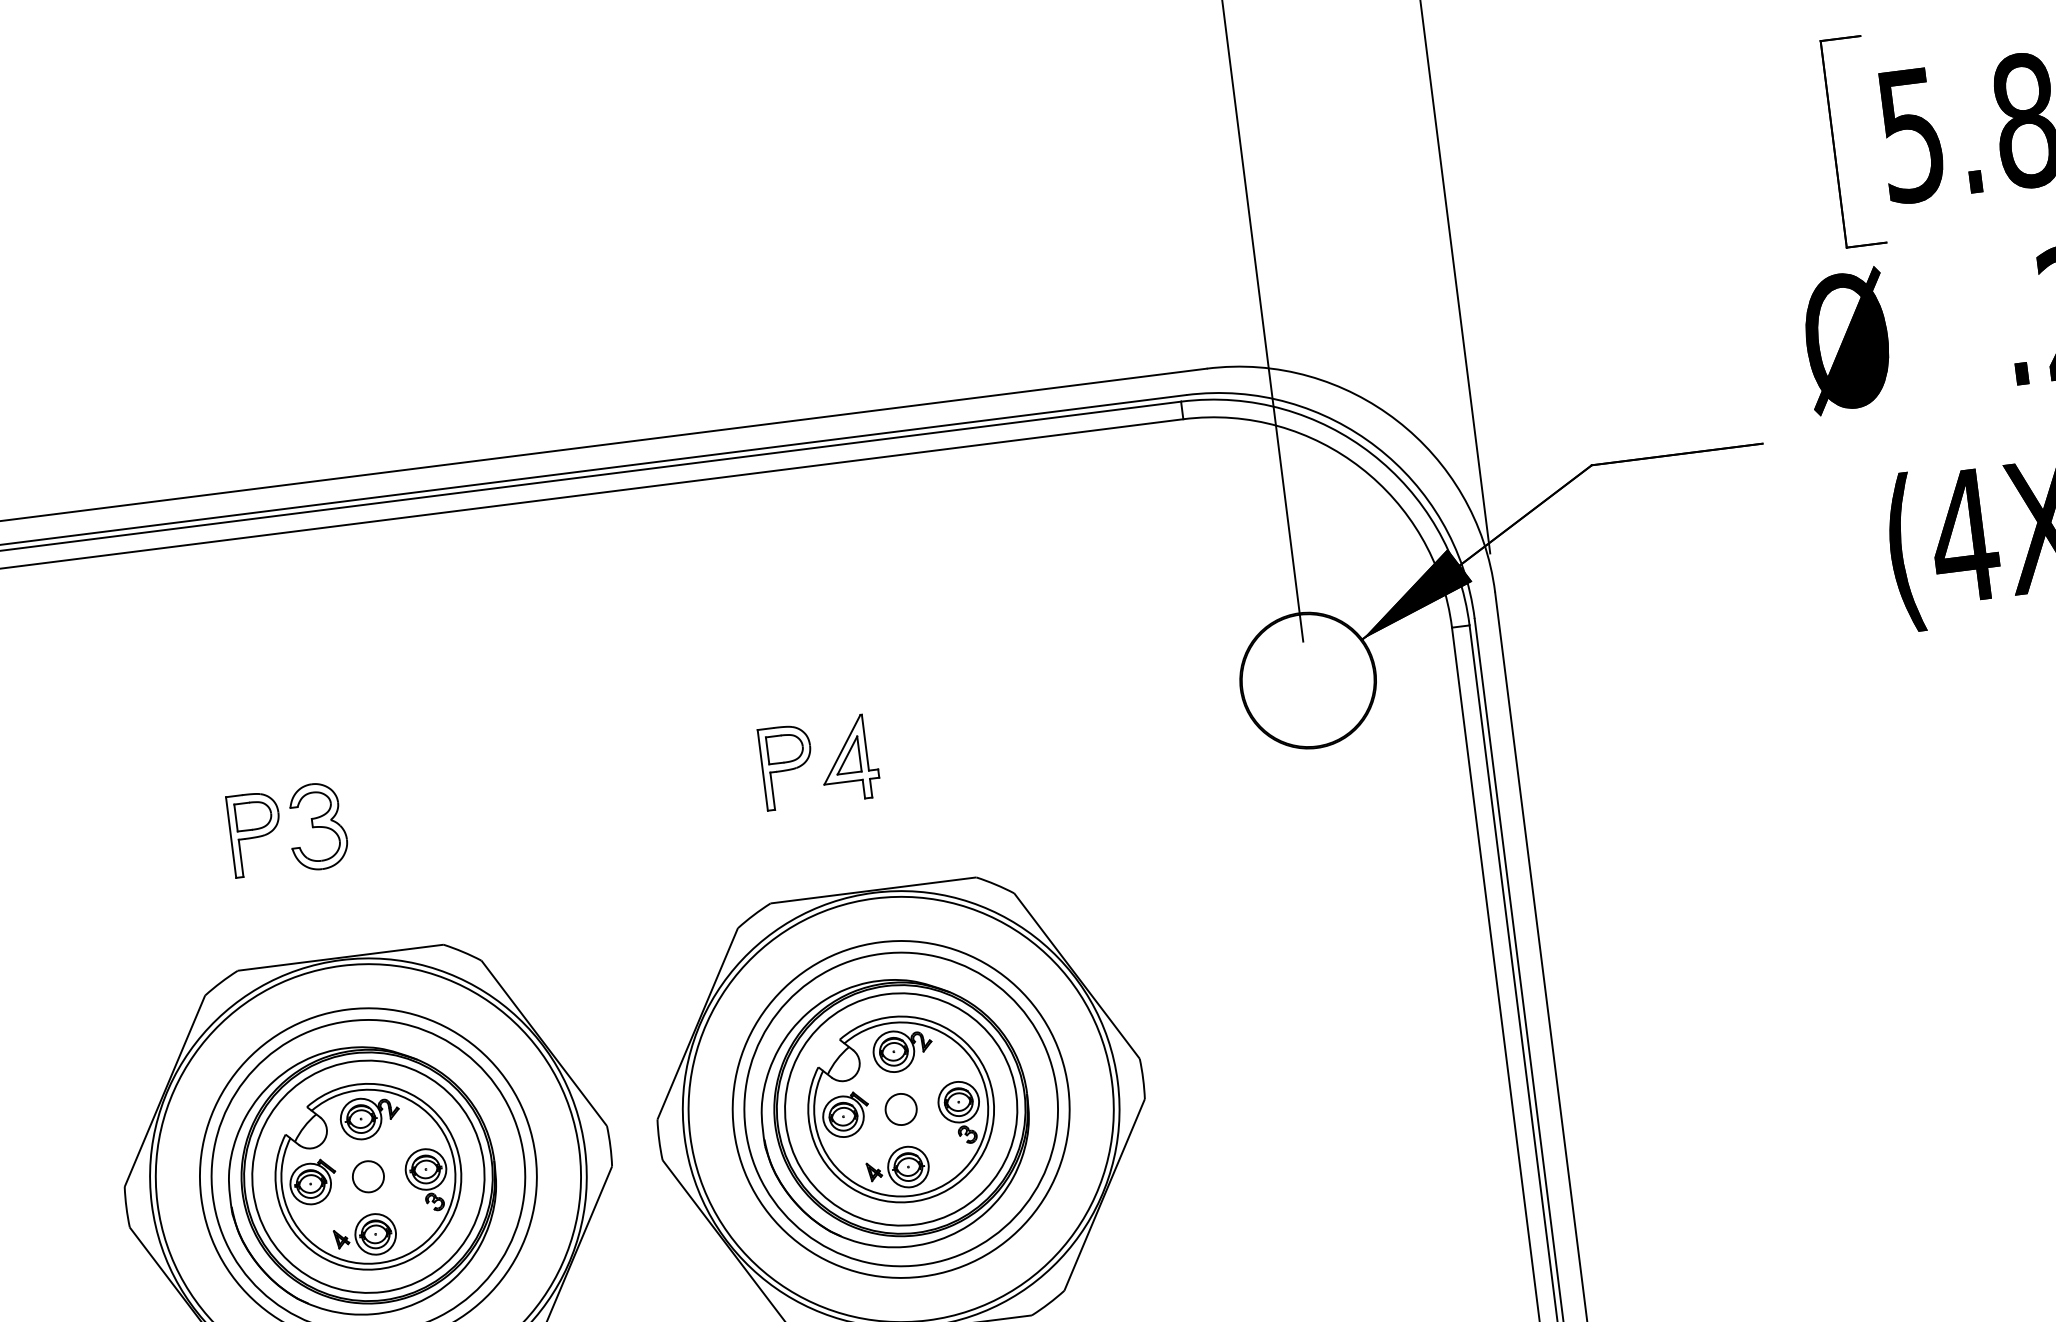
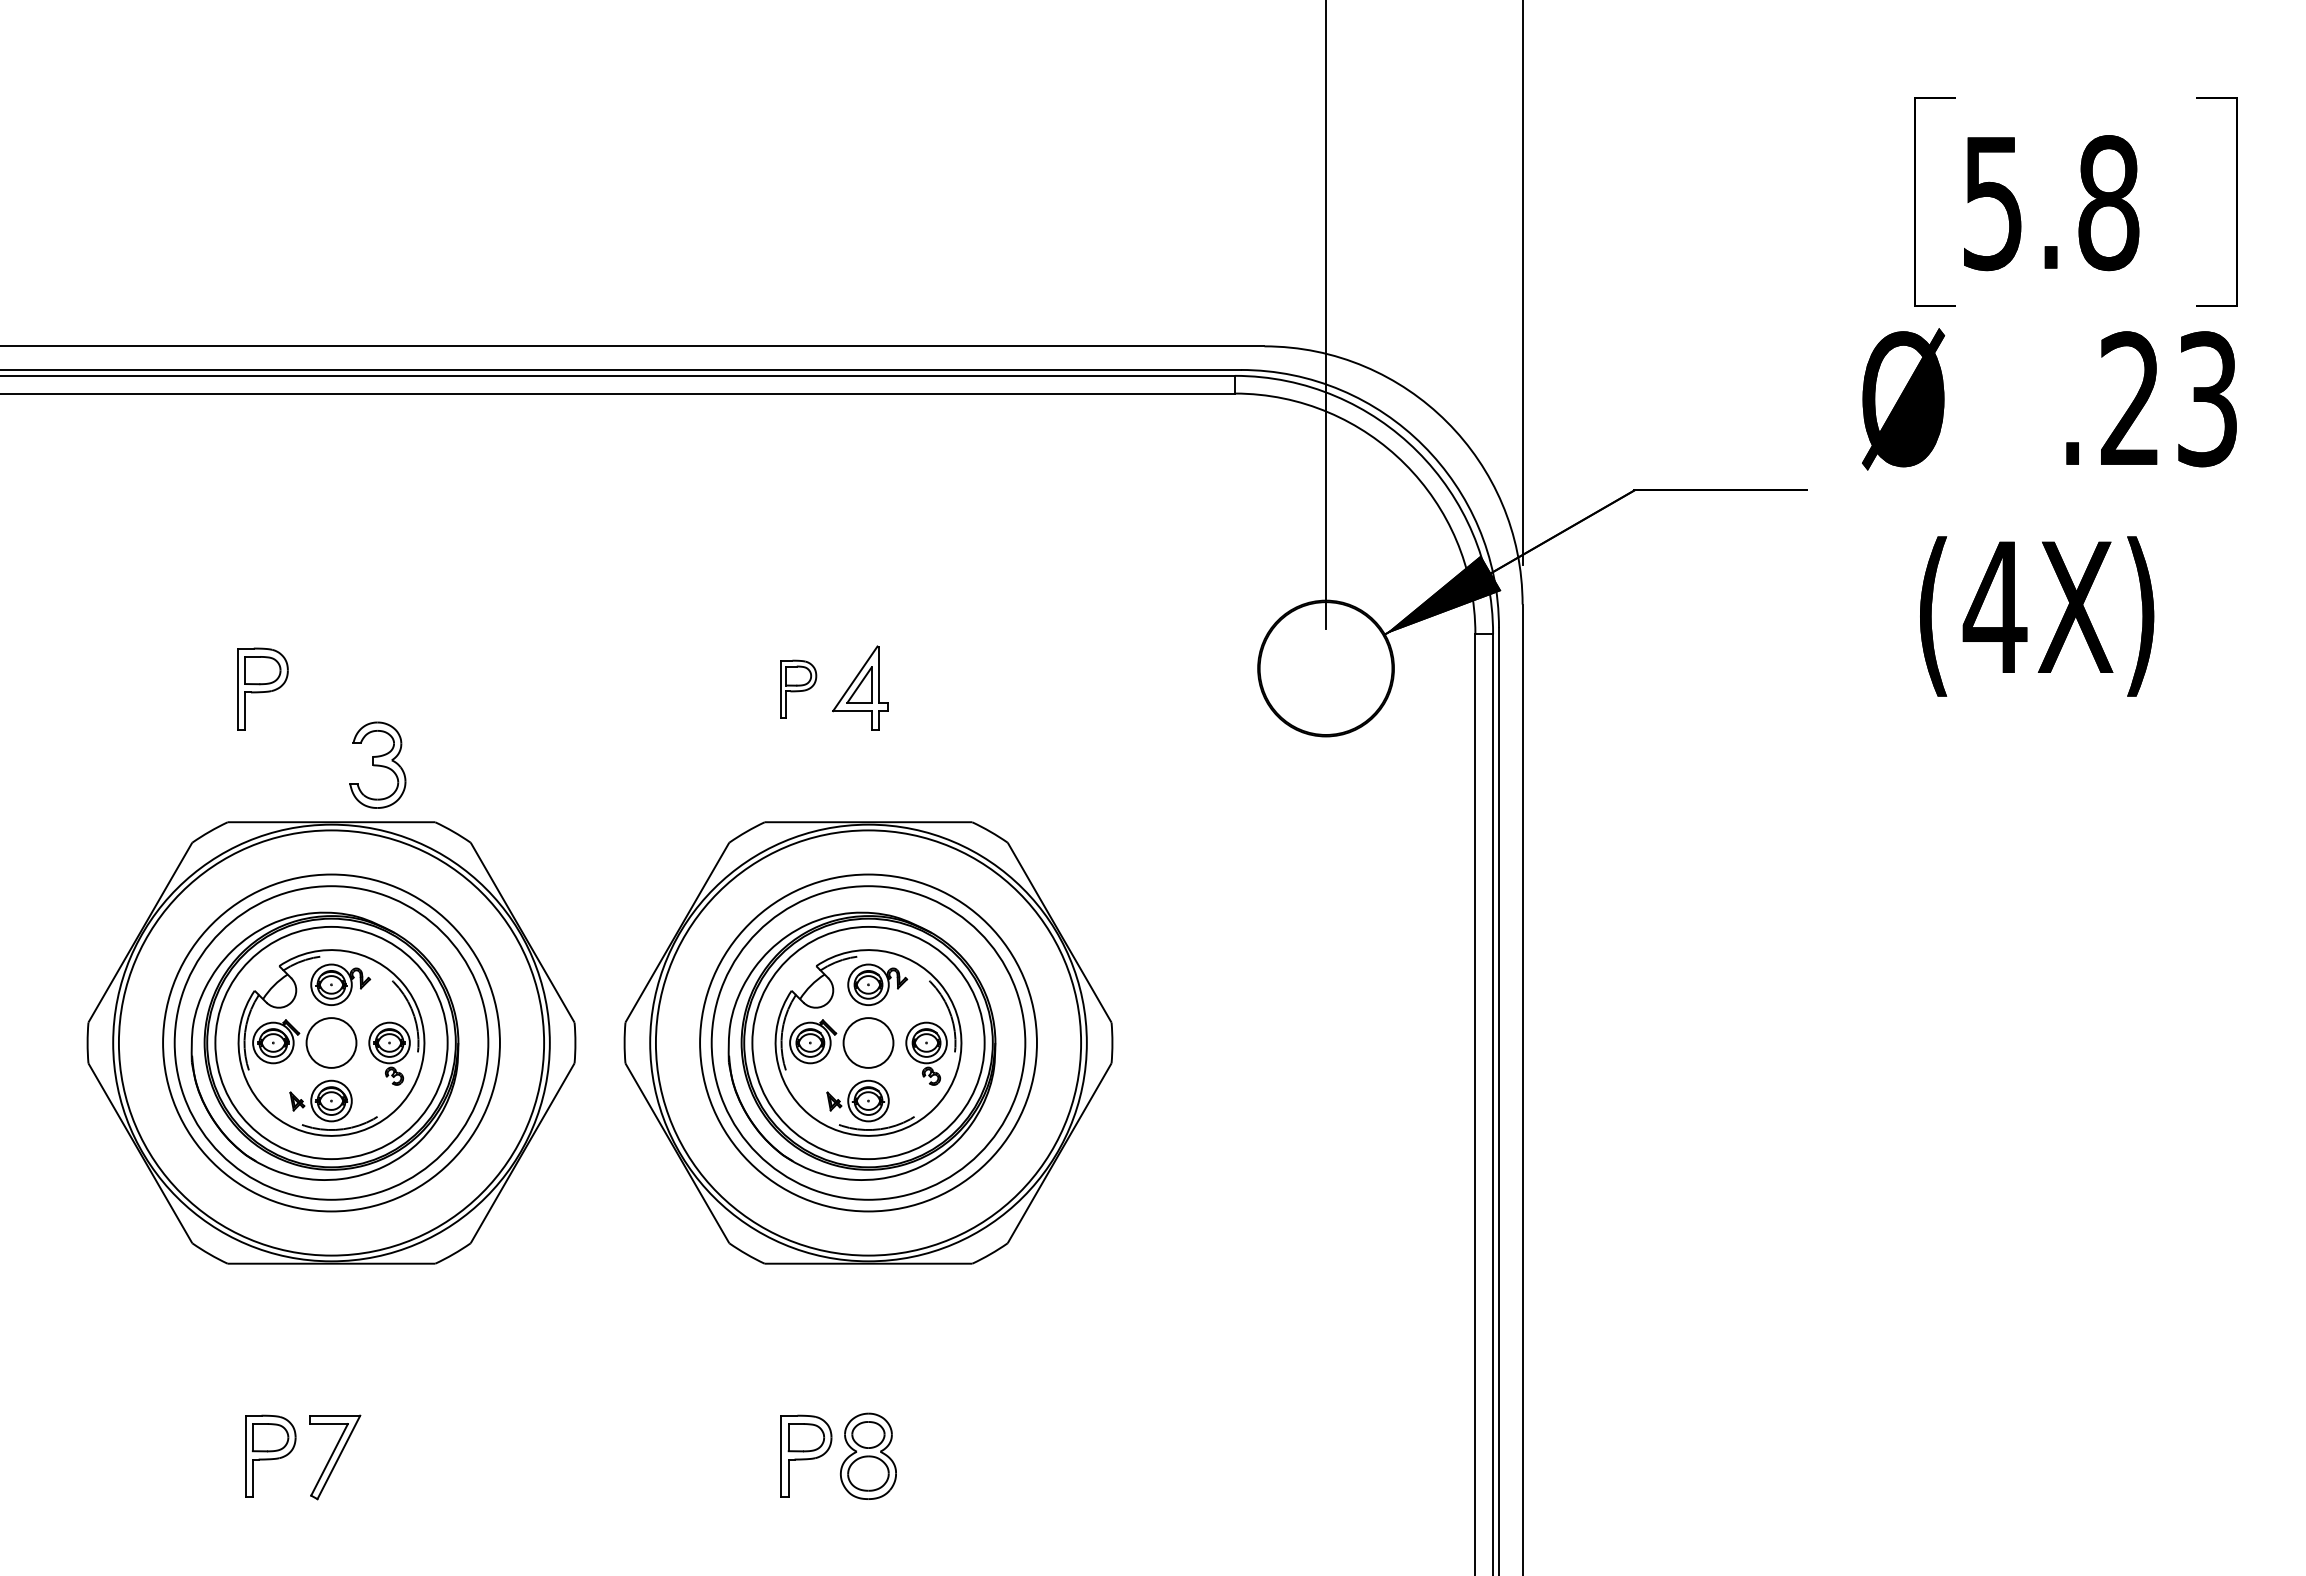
part: (787, 766) -> (798, 688), size x0.7
part: (317, 825) -> (377, 764), moved
circle: (901, 1108) -> (868, 1042), size x1.6
arc: (970, 1162) -> (930, 1104), solid -> dashed
circle: (368, 1176) -> (331, 1042), size x1.6
arc: (437, 1230) -> (393, 1104), solid -> dashed

